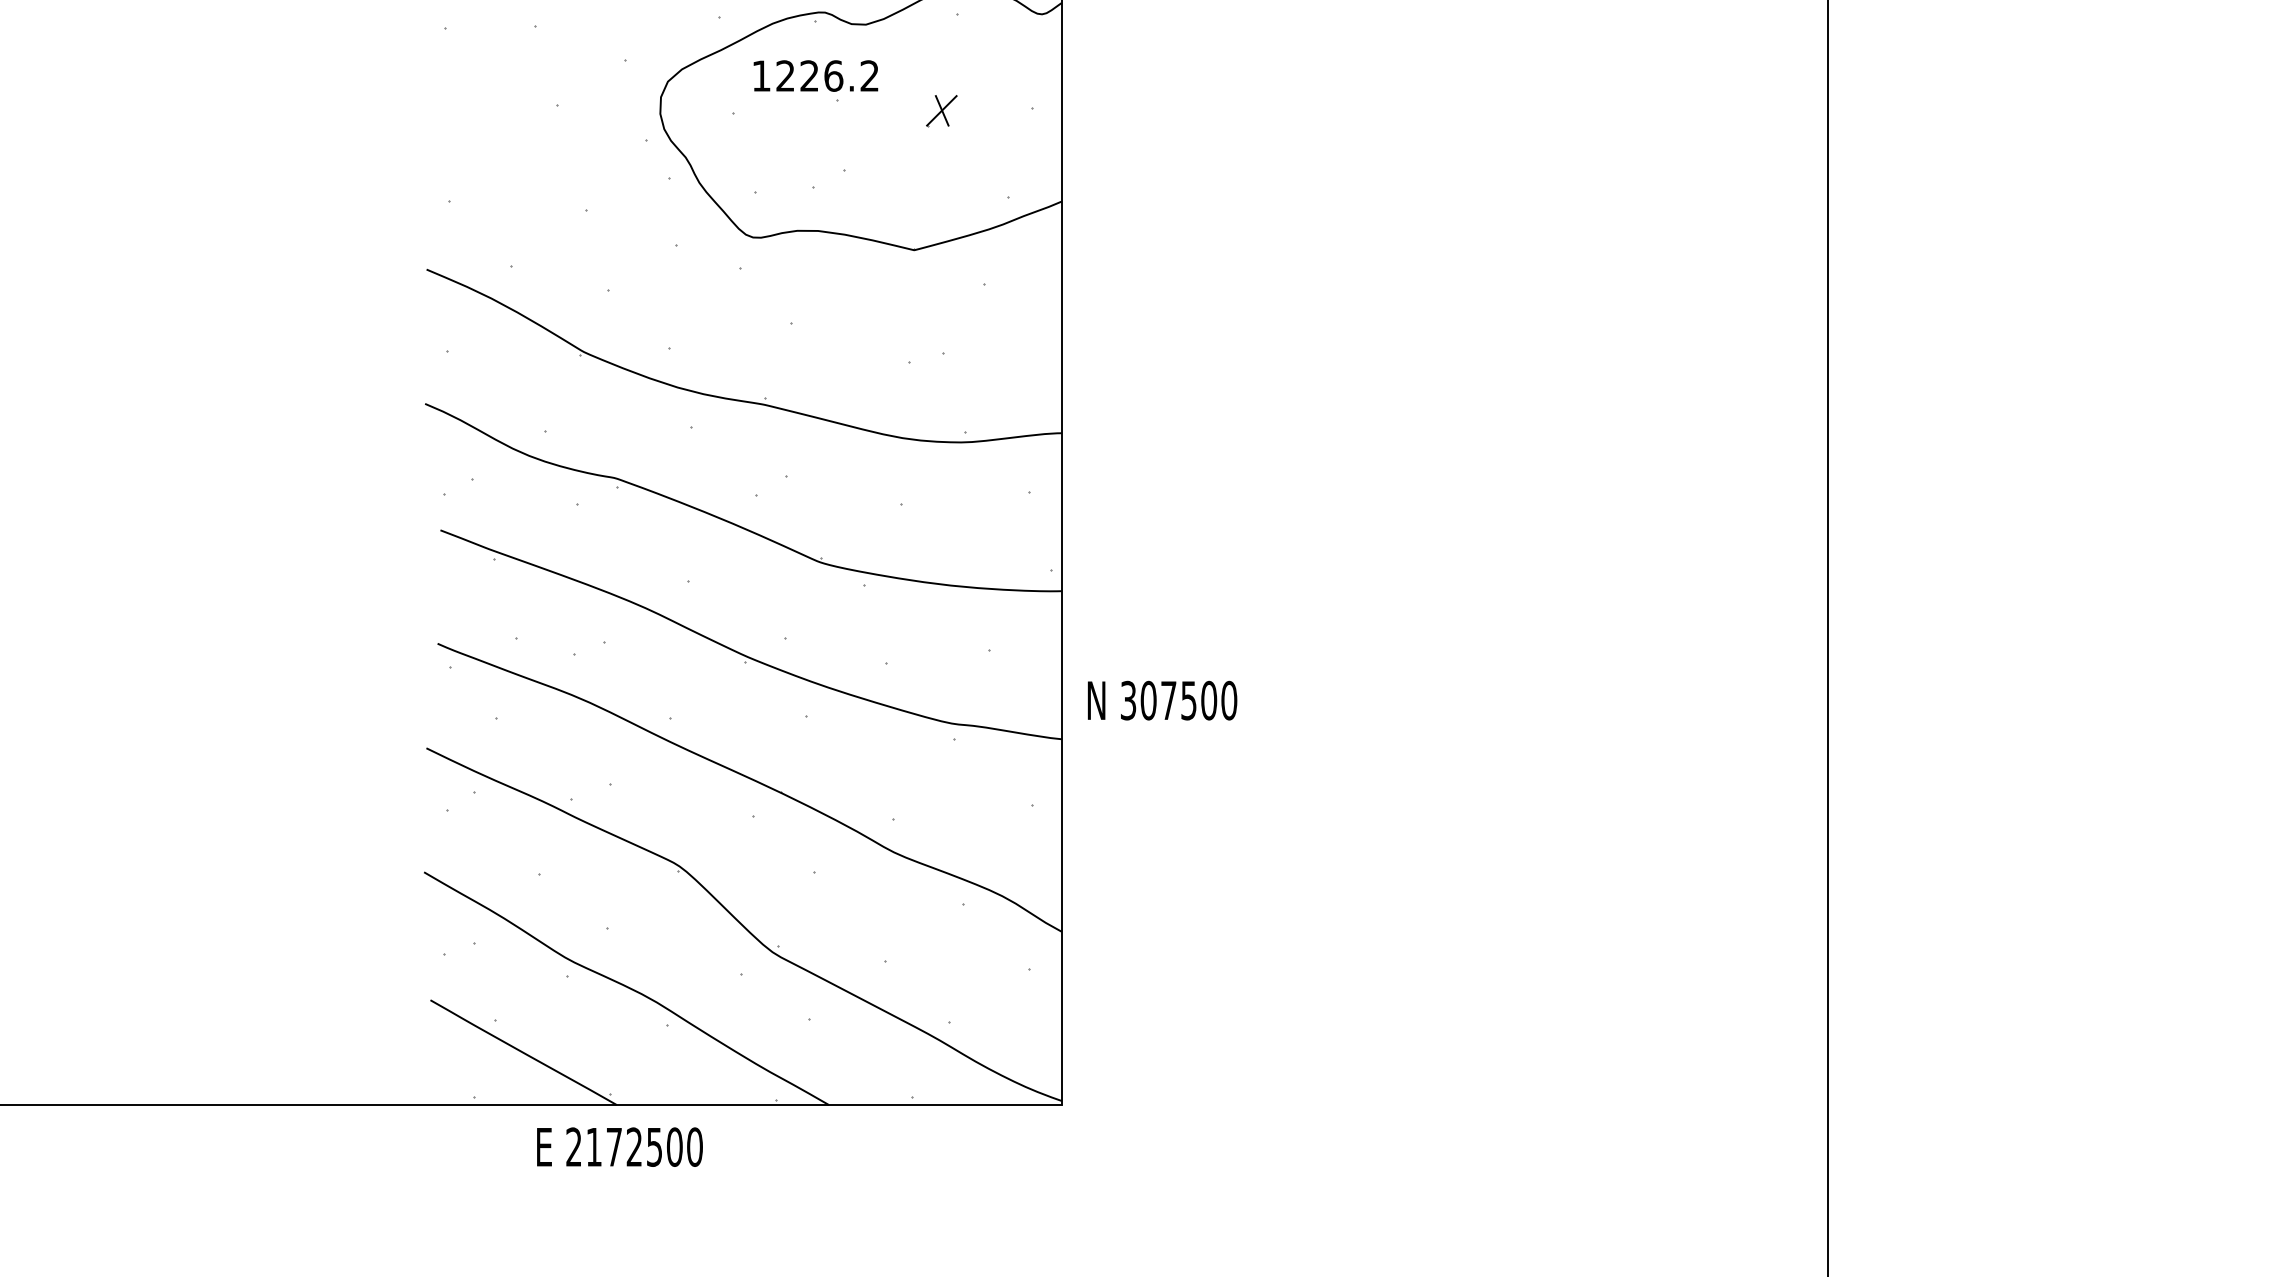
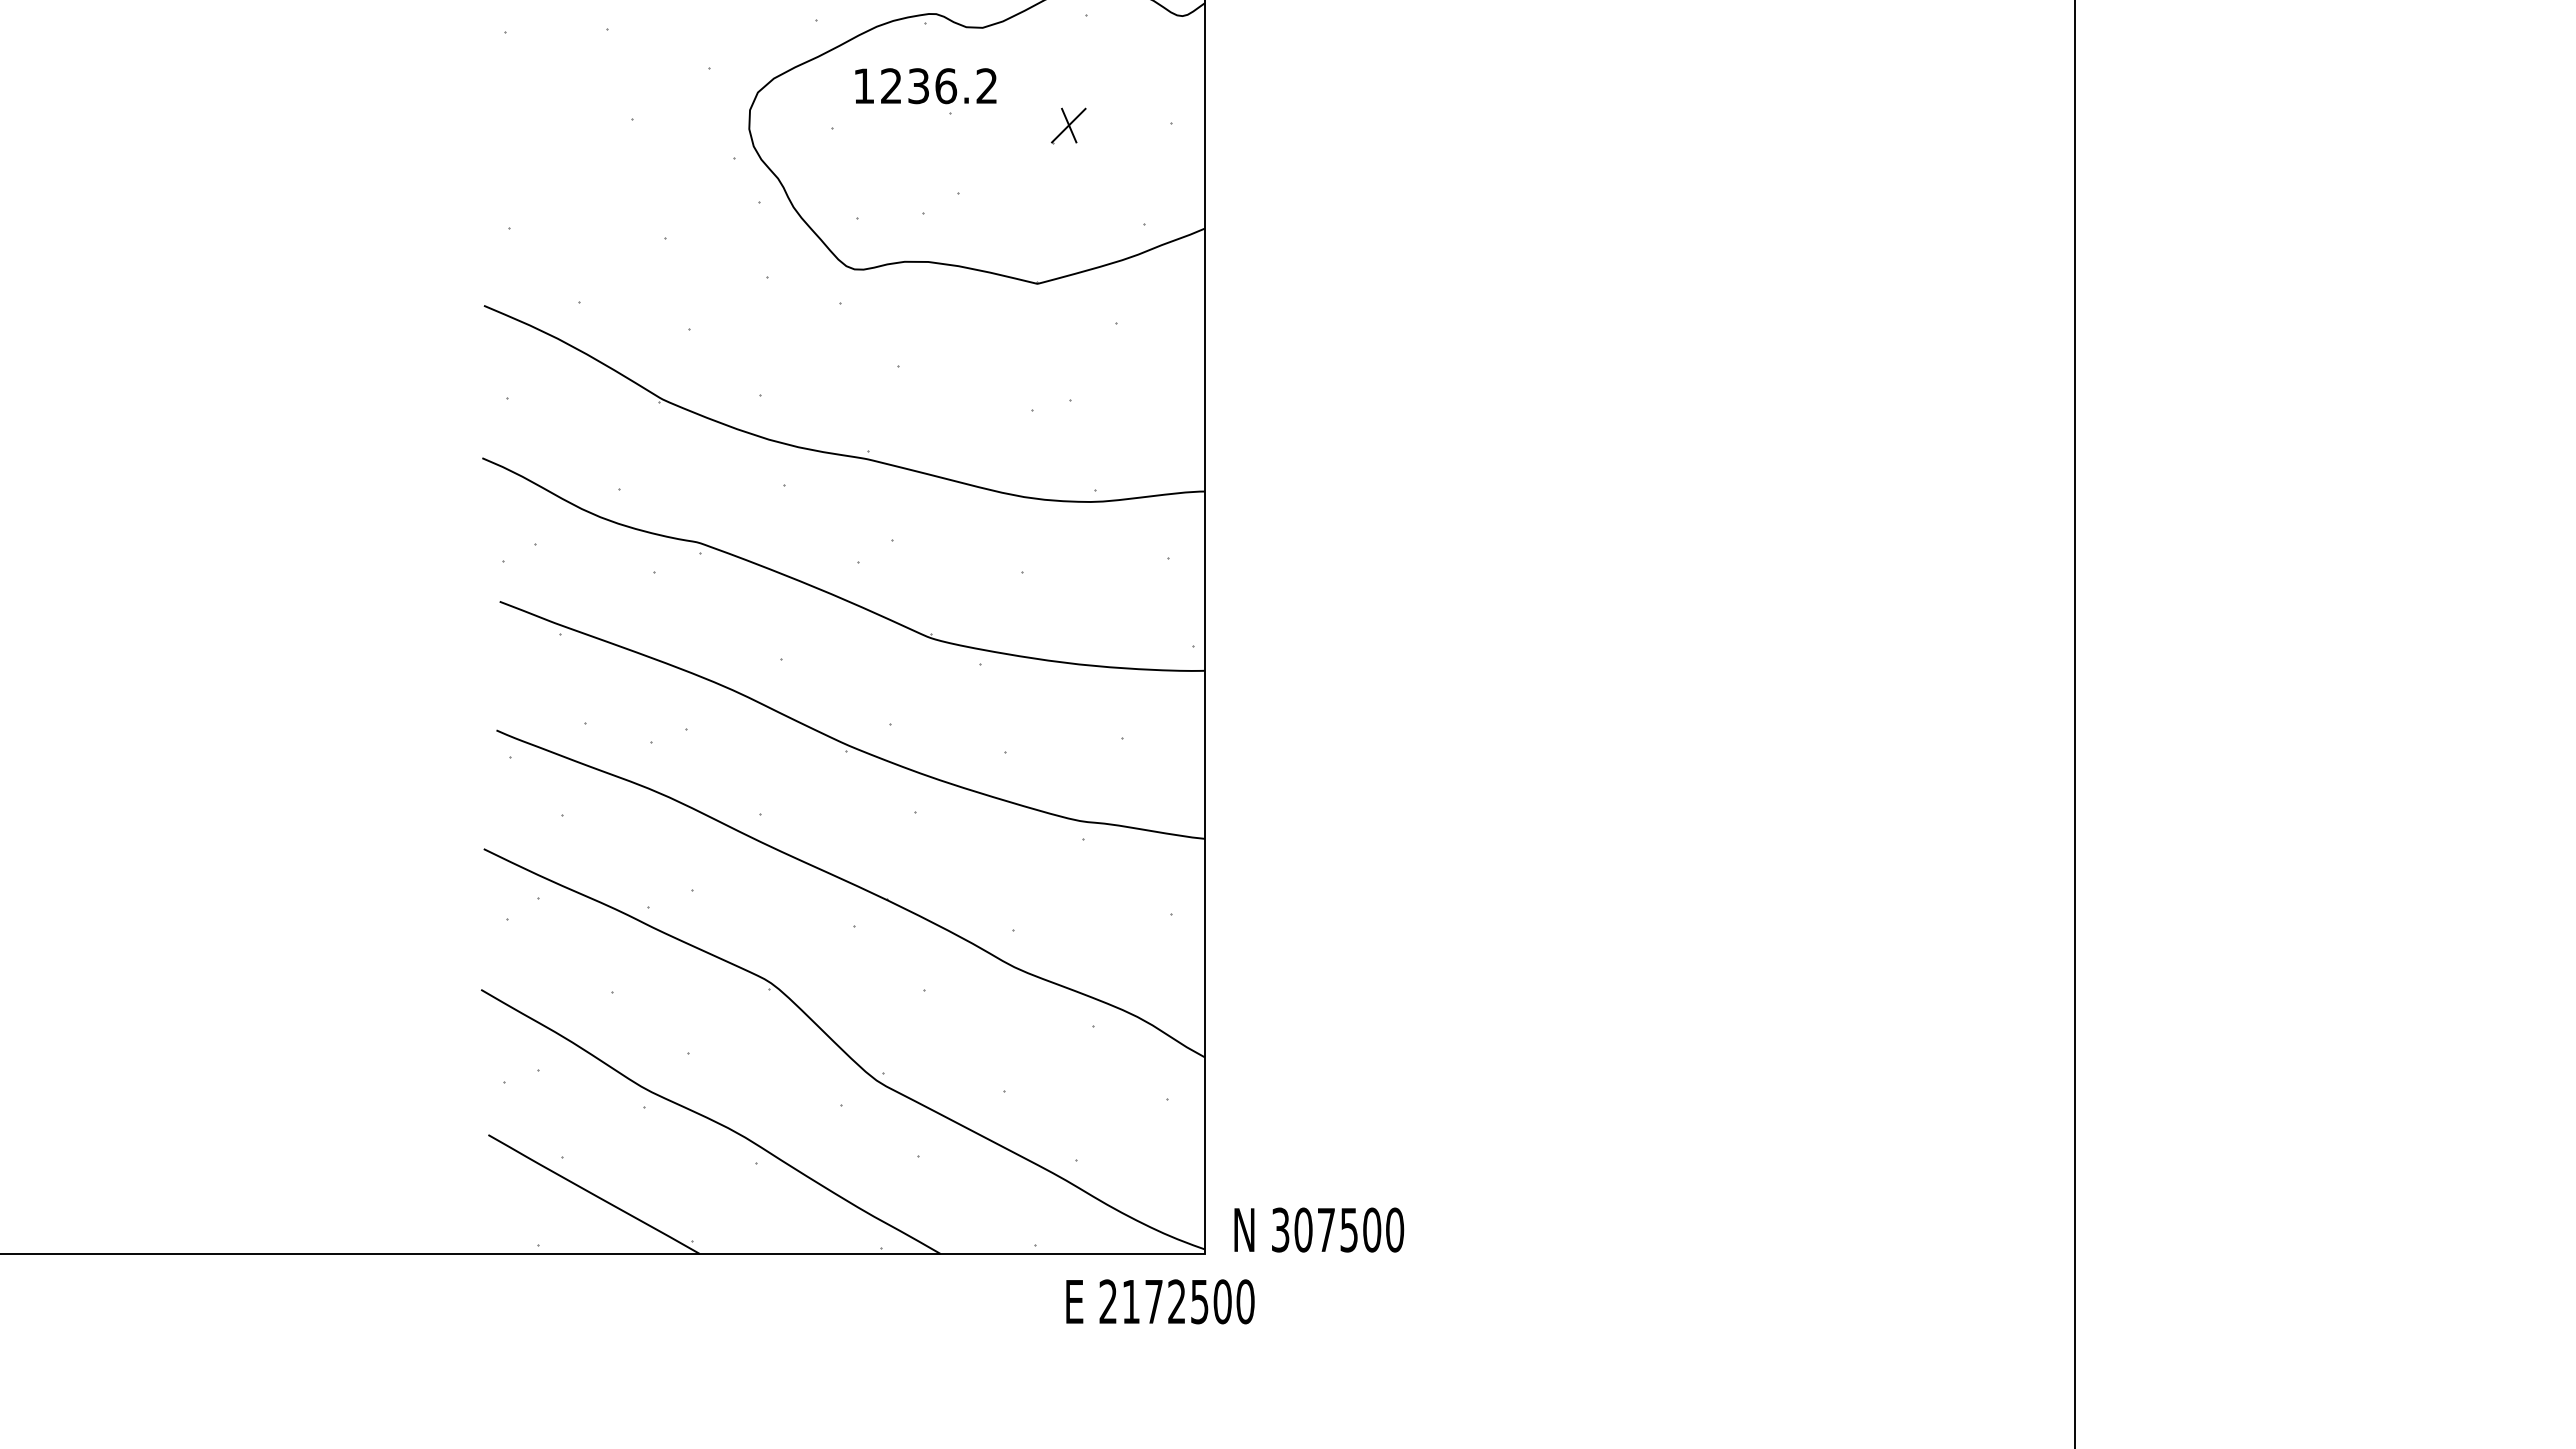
text: (809, 76) -> (918, 86), 1226.2 -> 1236.2
text: (1162, 700) -> (1319, 1229), moved
text: (619, 1146) -> (1160, 1301), moved

